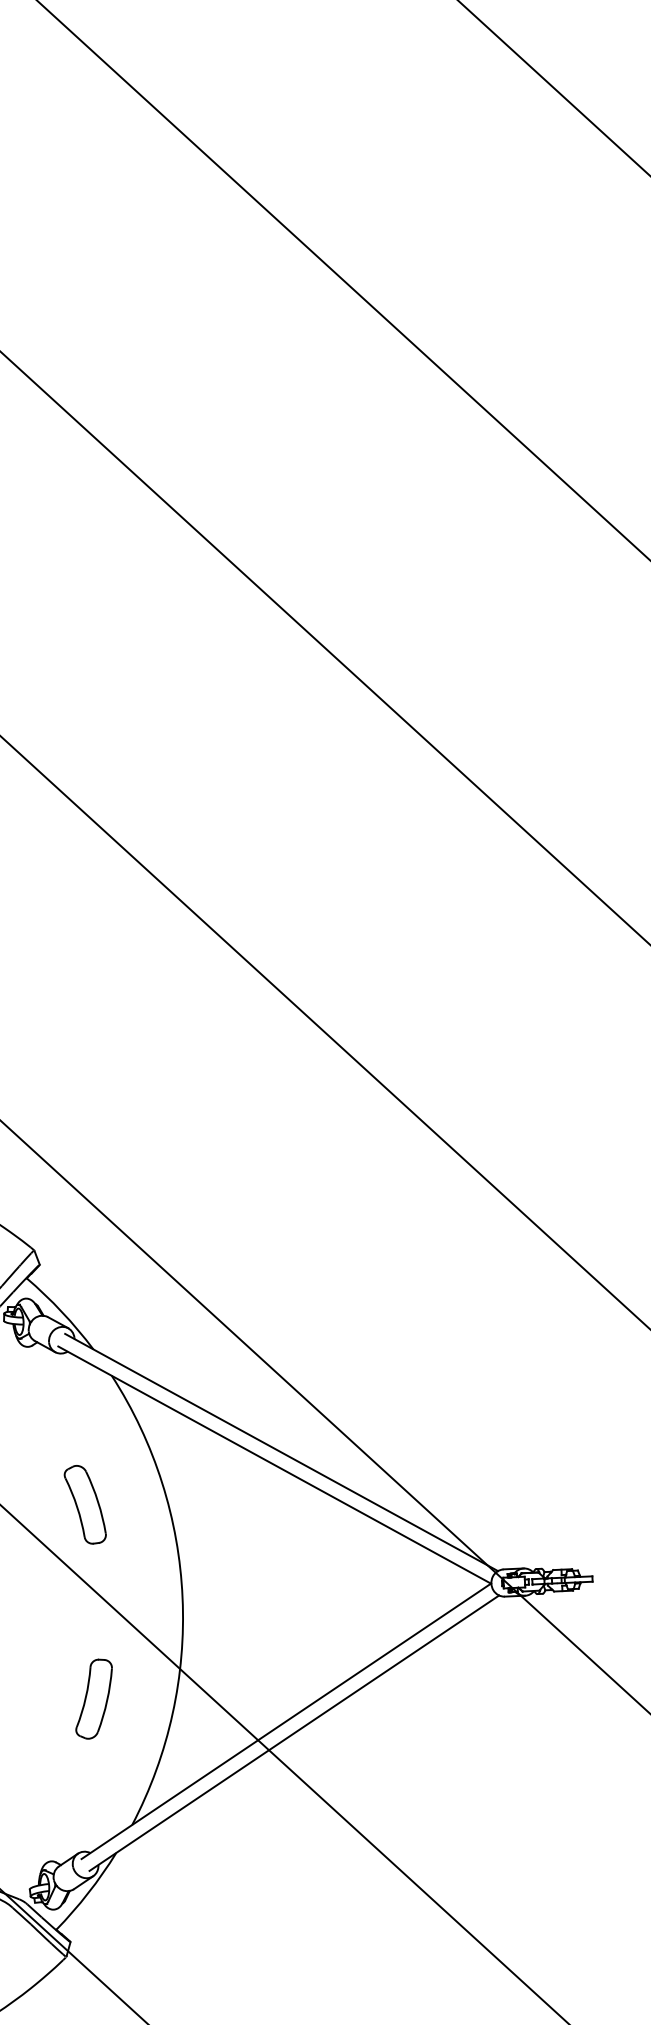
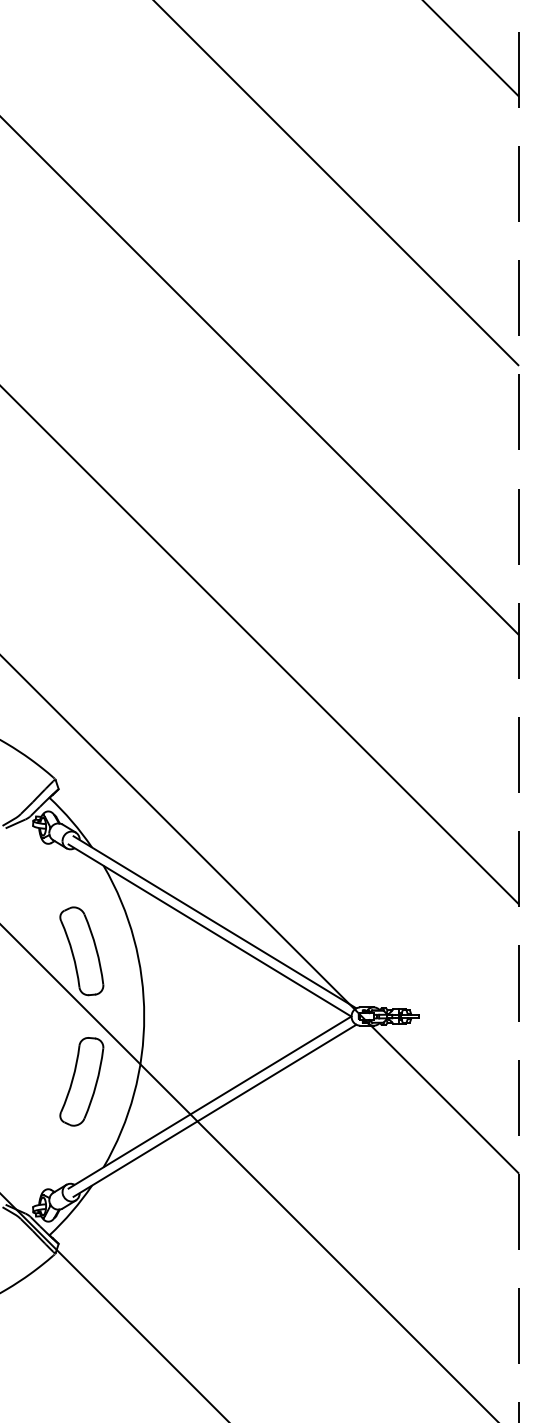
part: (84, 1504) -> (81, 951), size x1.67
part: (93, 1698) -> (81, 1081), size x1.67

